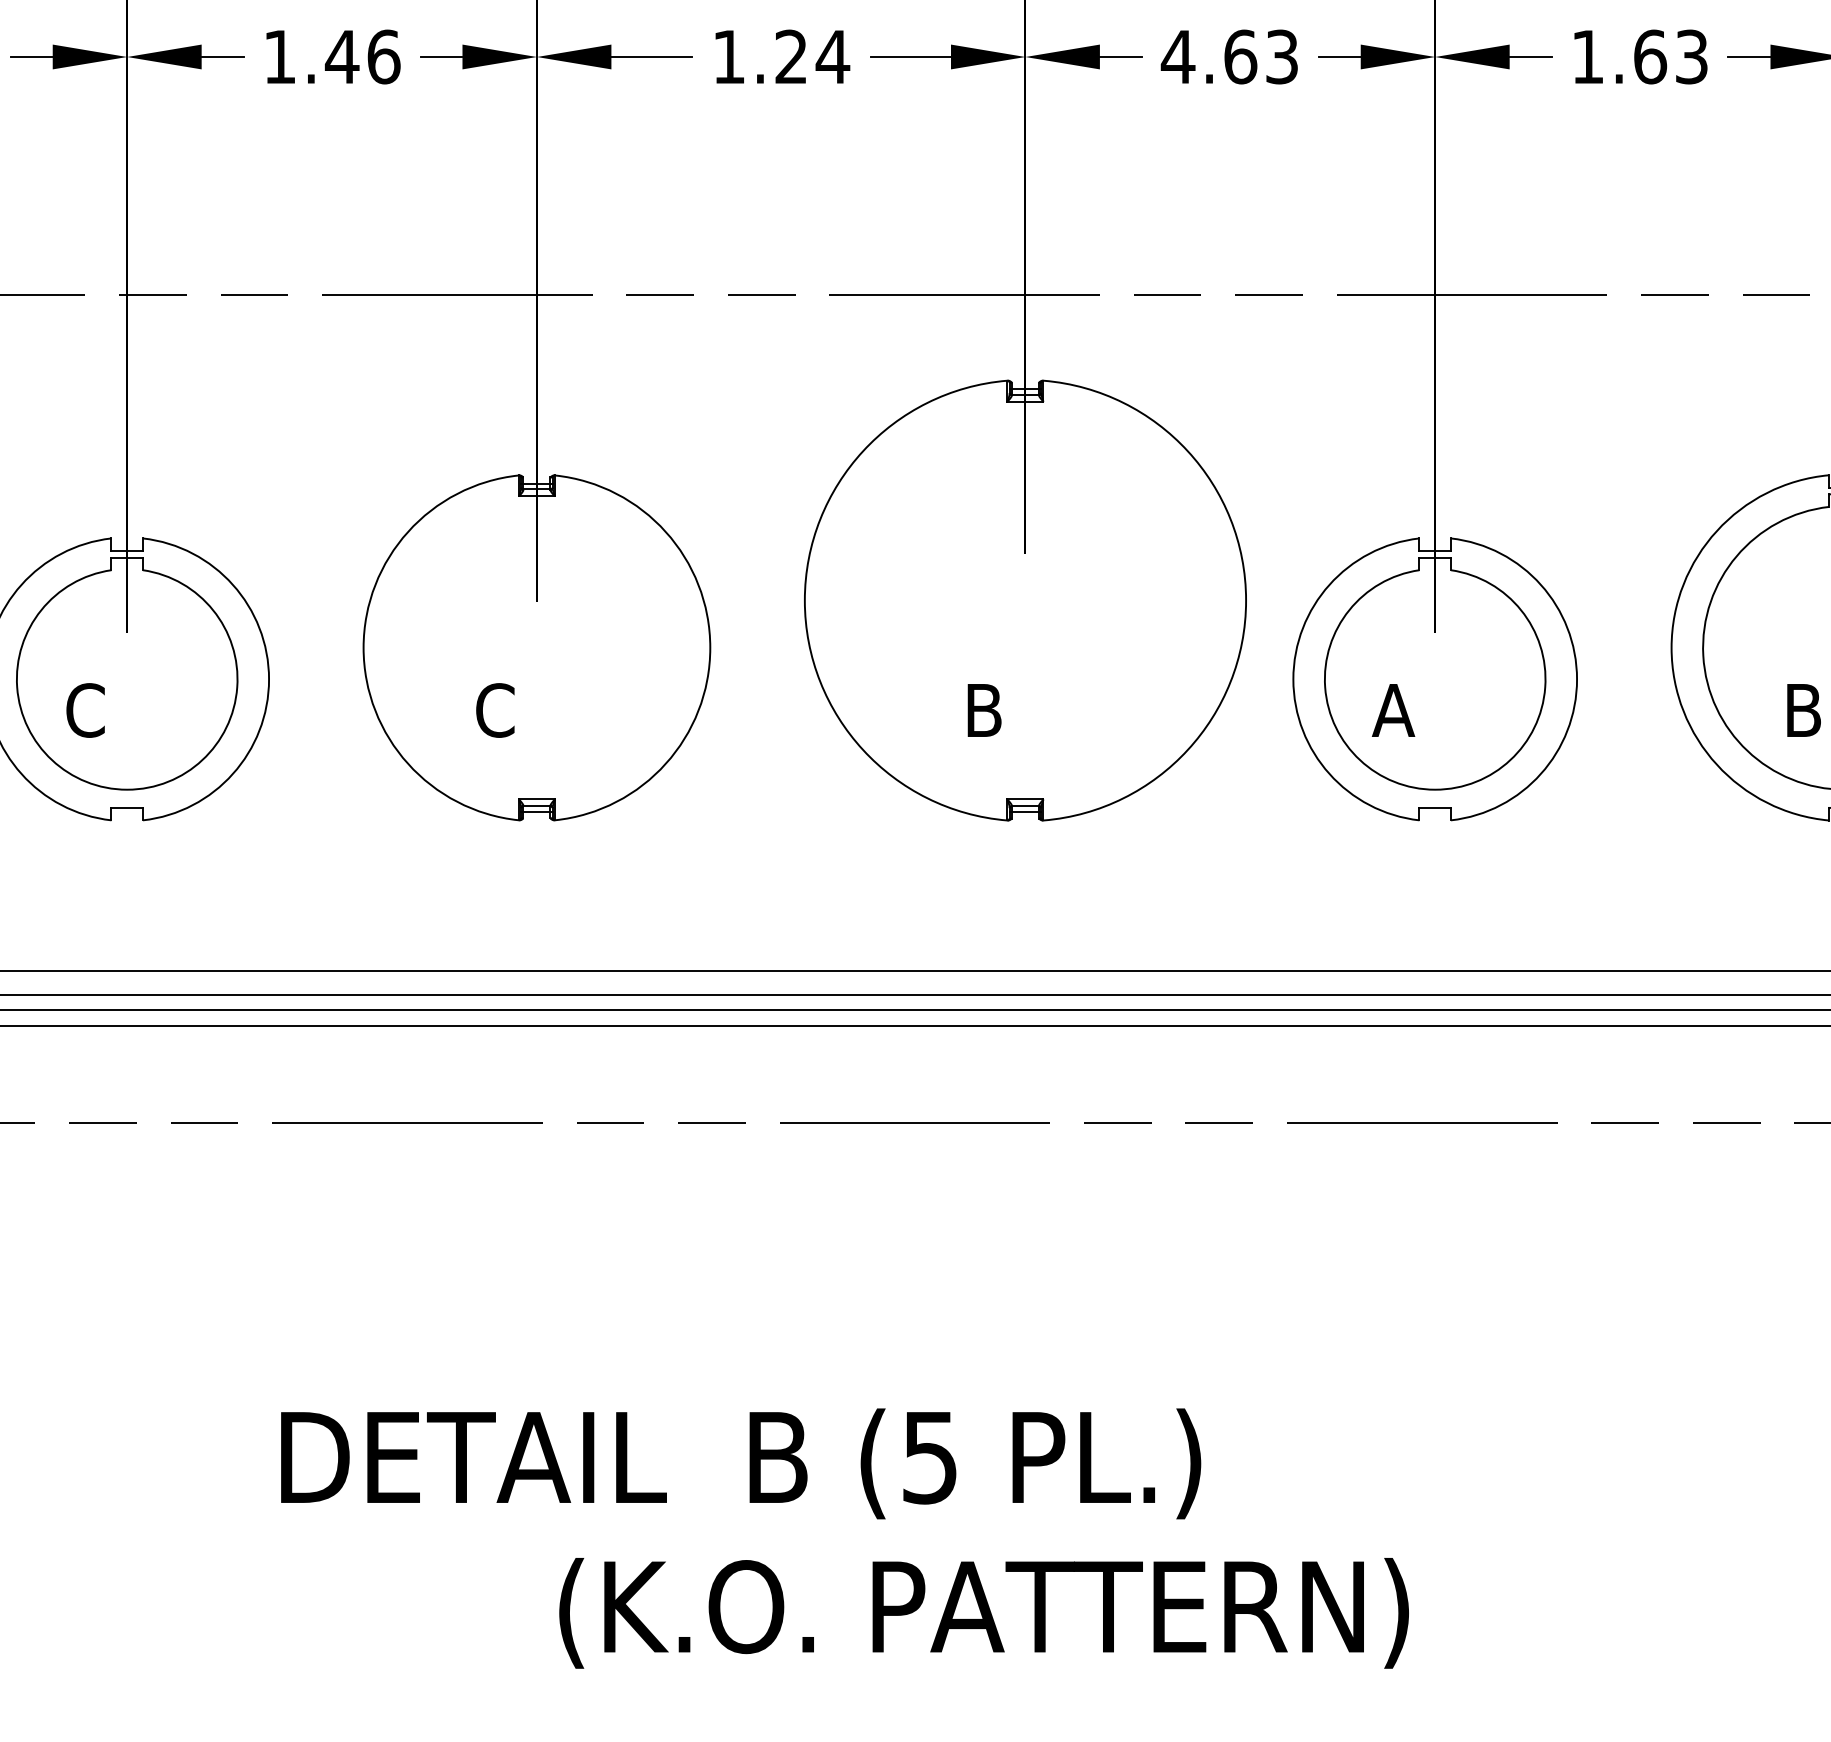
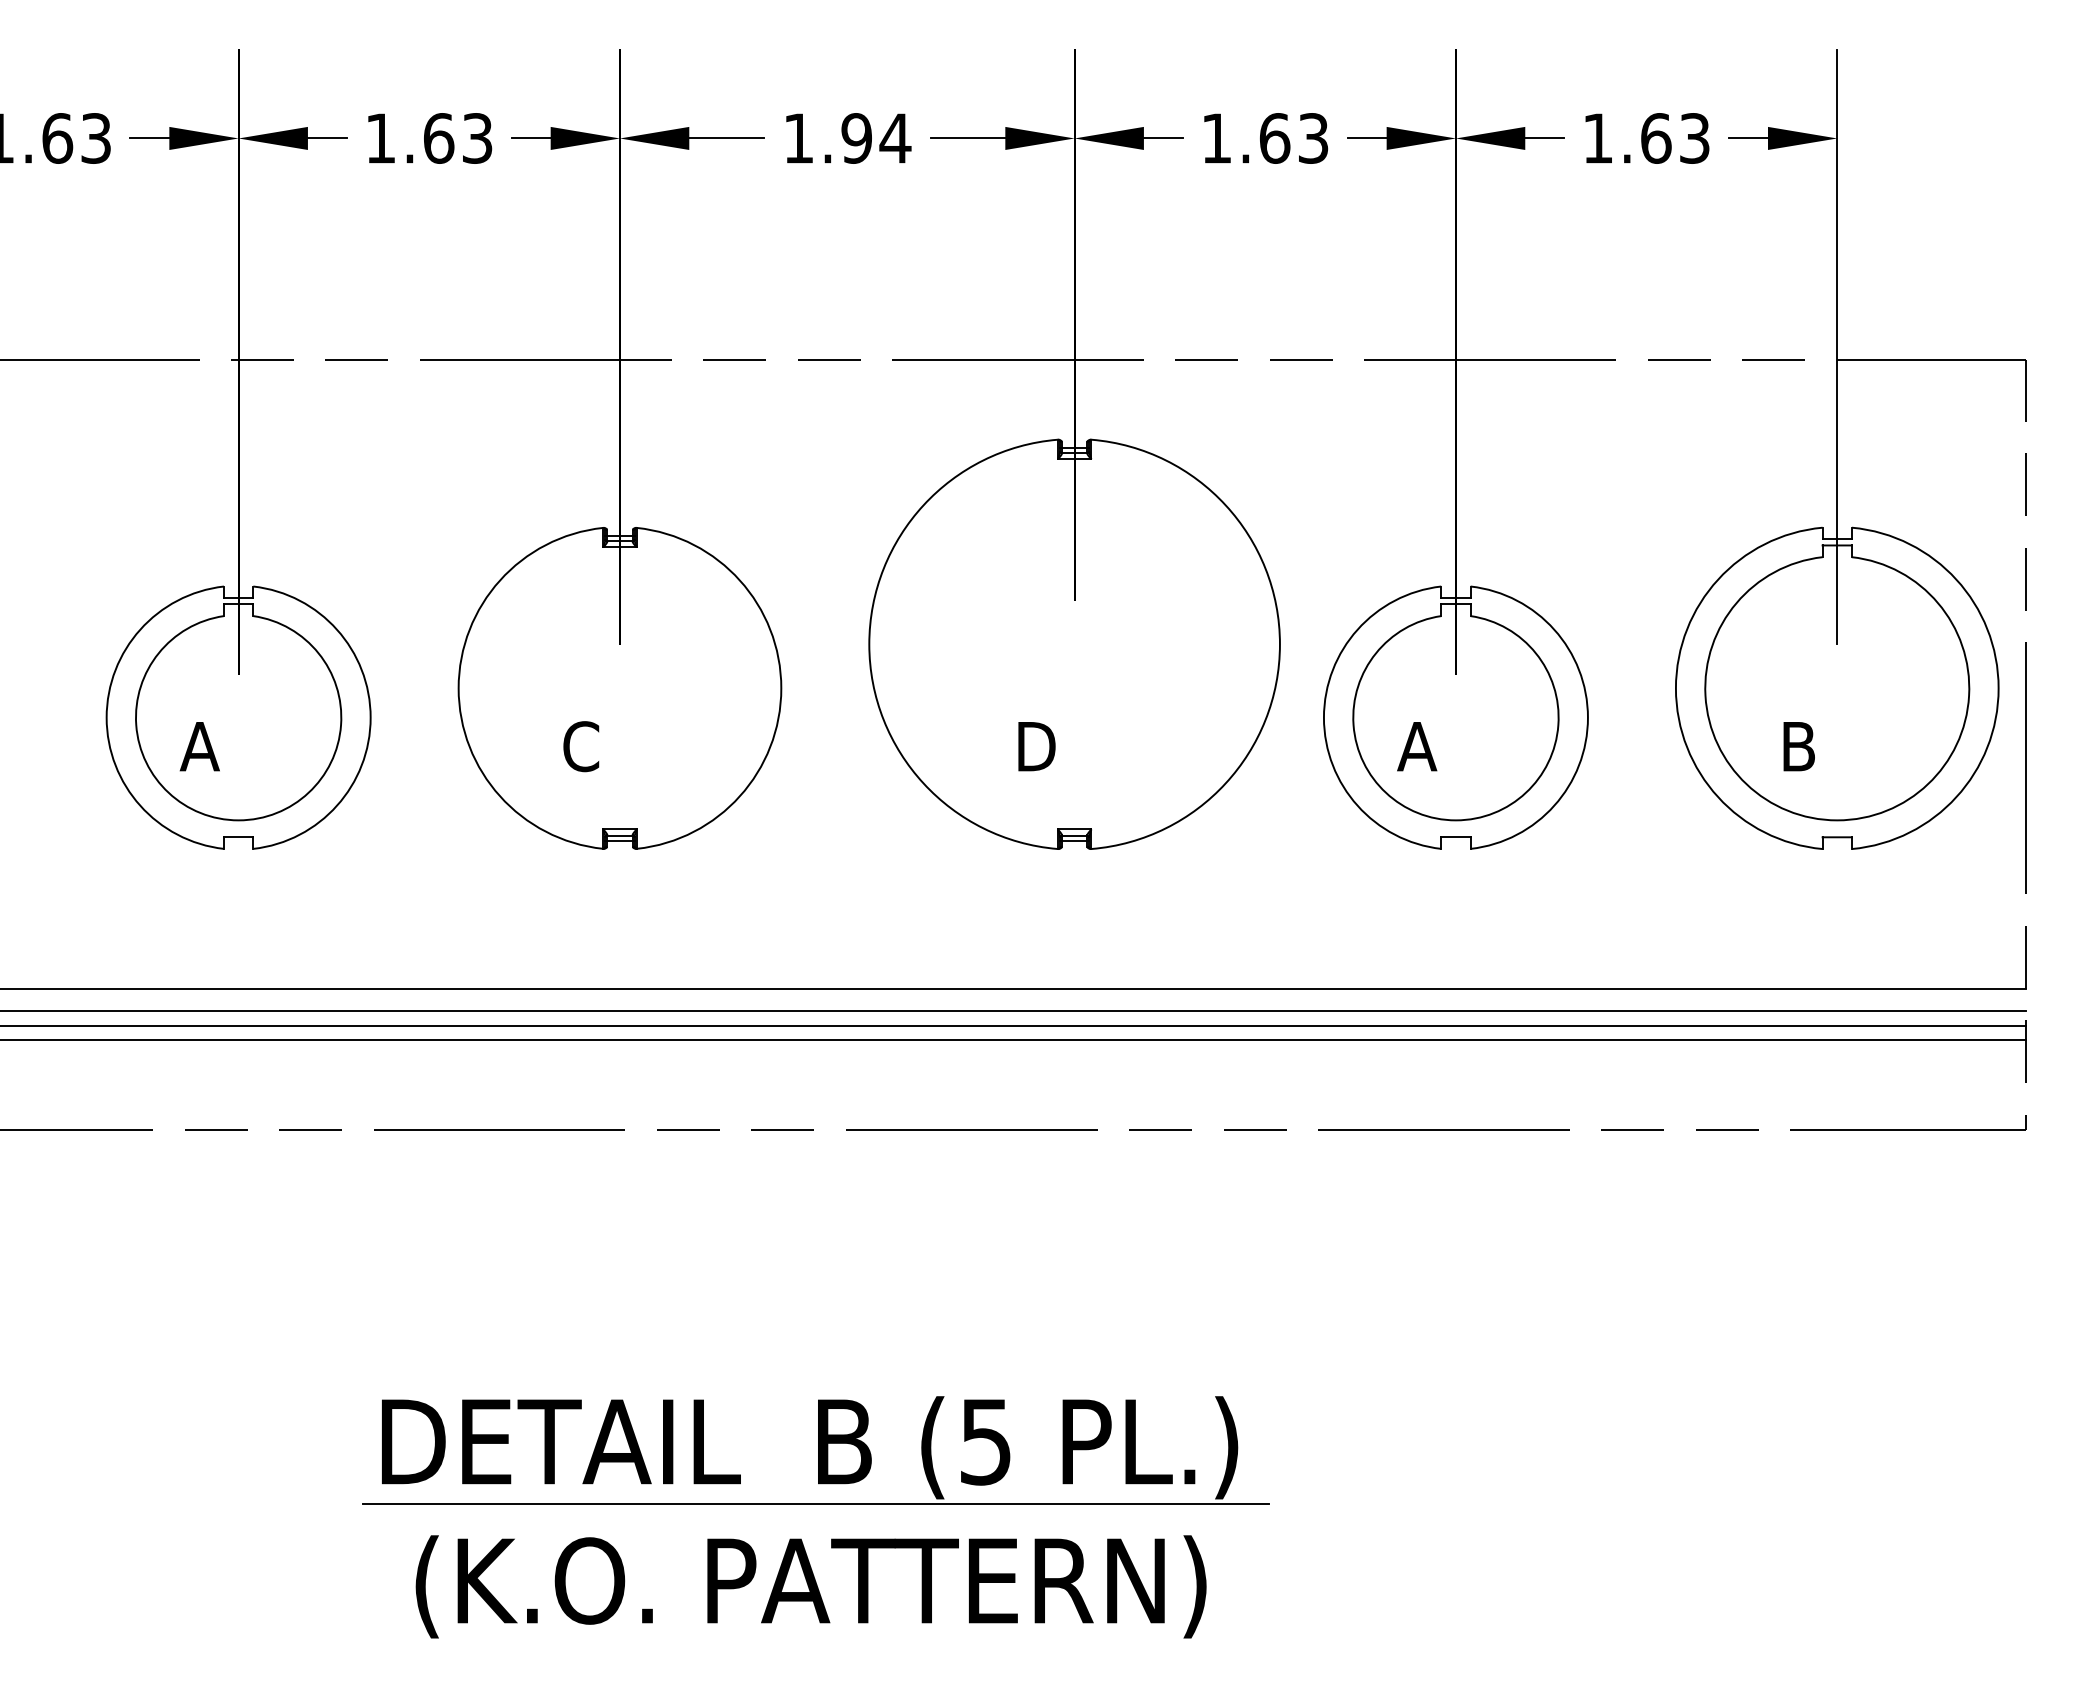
text: (362, 57) -> (457, 138), 1.46 -> 1.63
text: (791, 57) -> (856, 138), 1.24 -> 1.94
text: (1177, 57) -> (1216, 138), 4.63 -> 1.63
text: (85, 710) -> (199, 746), C -> A
text: (984, 710) -> (1036, 746), B -> D
line: (747, 1523) -> (815, 1503), added
text: (983, 1612) -> (810, 1586), moved

